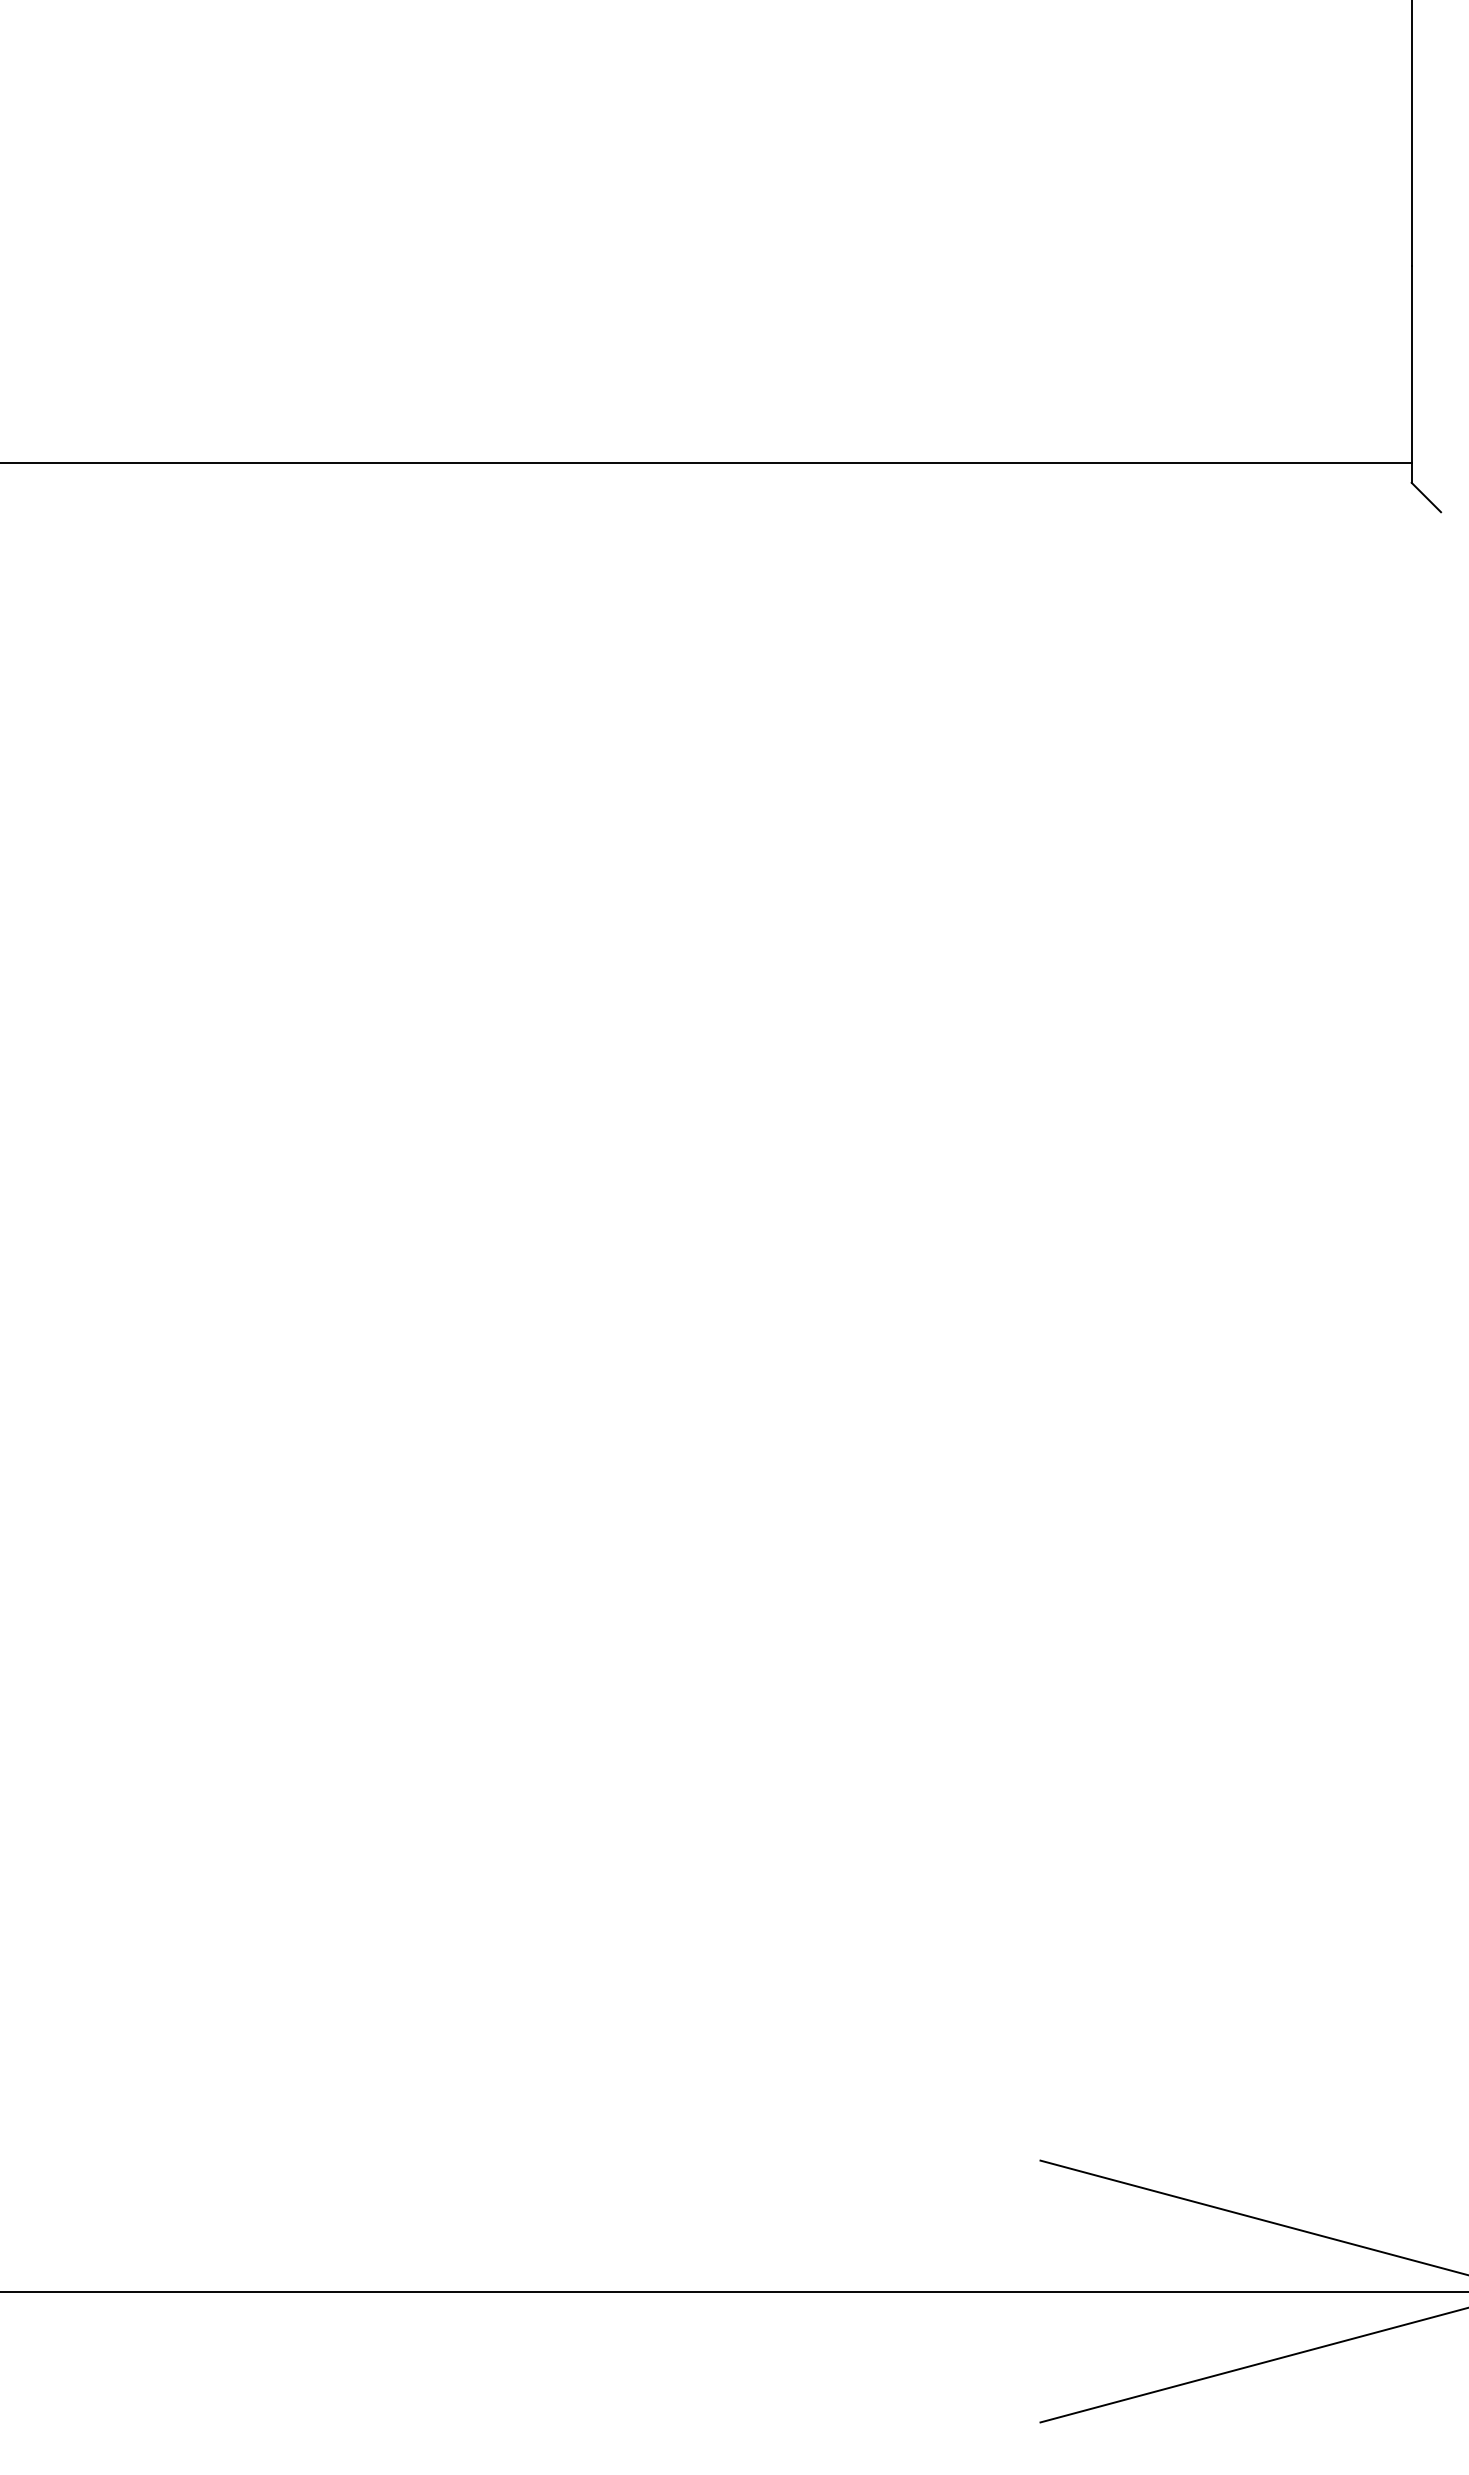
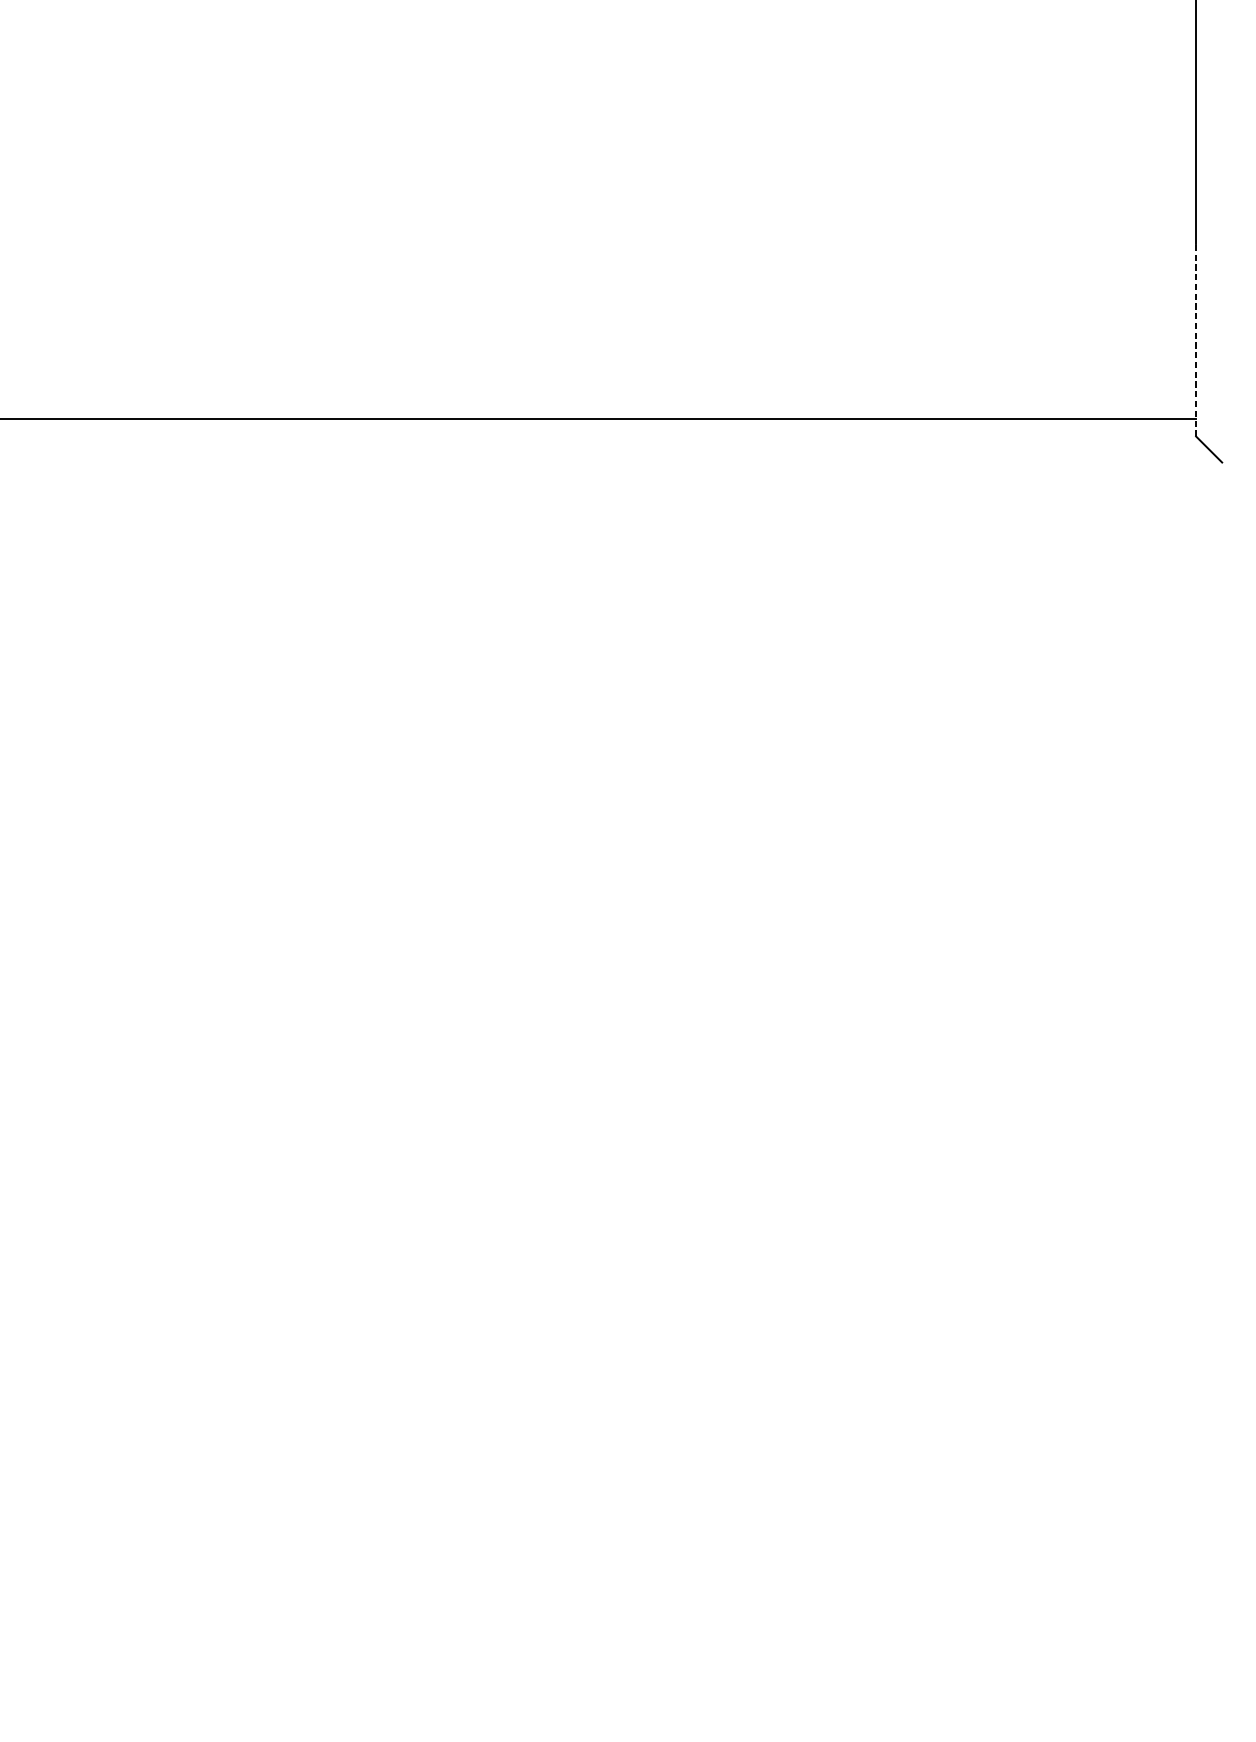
line: (1411, 374) -> (1195, 340), solid -> dashed

